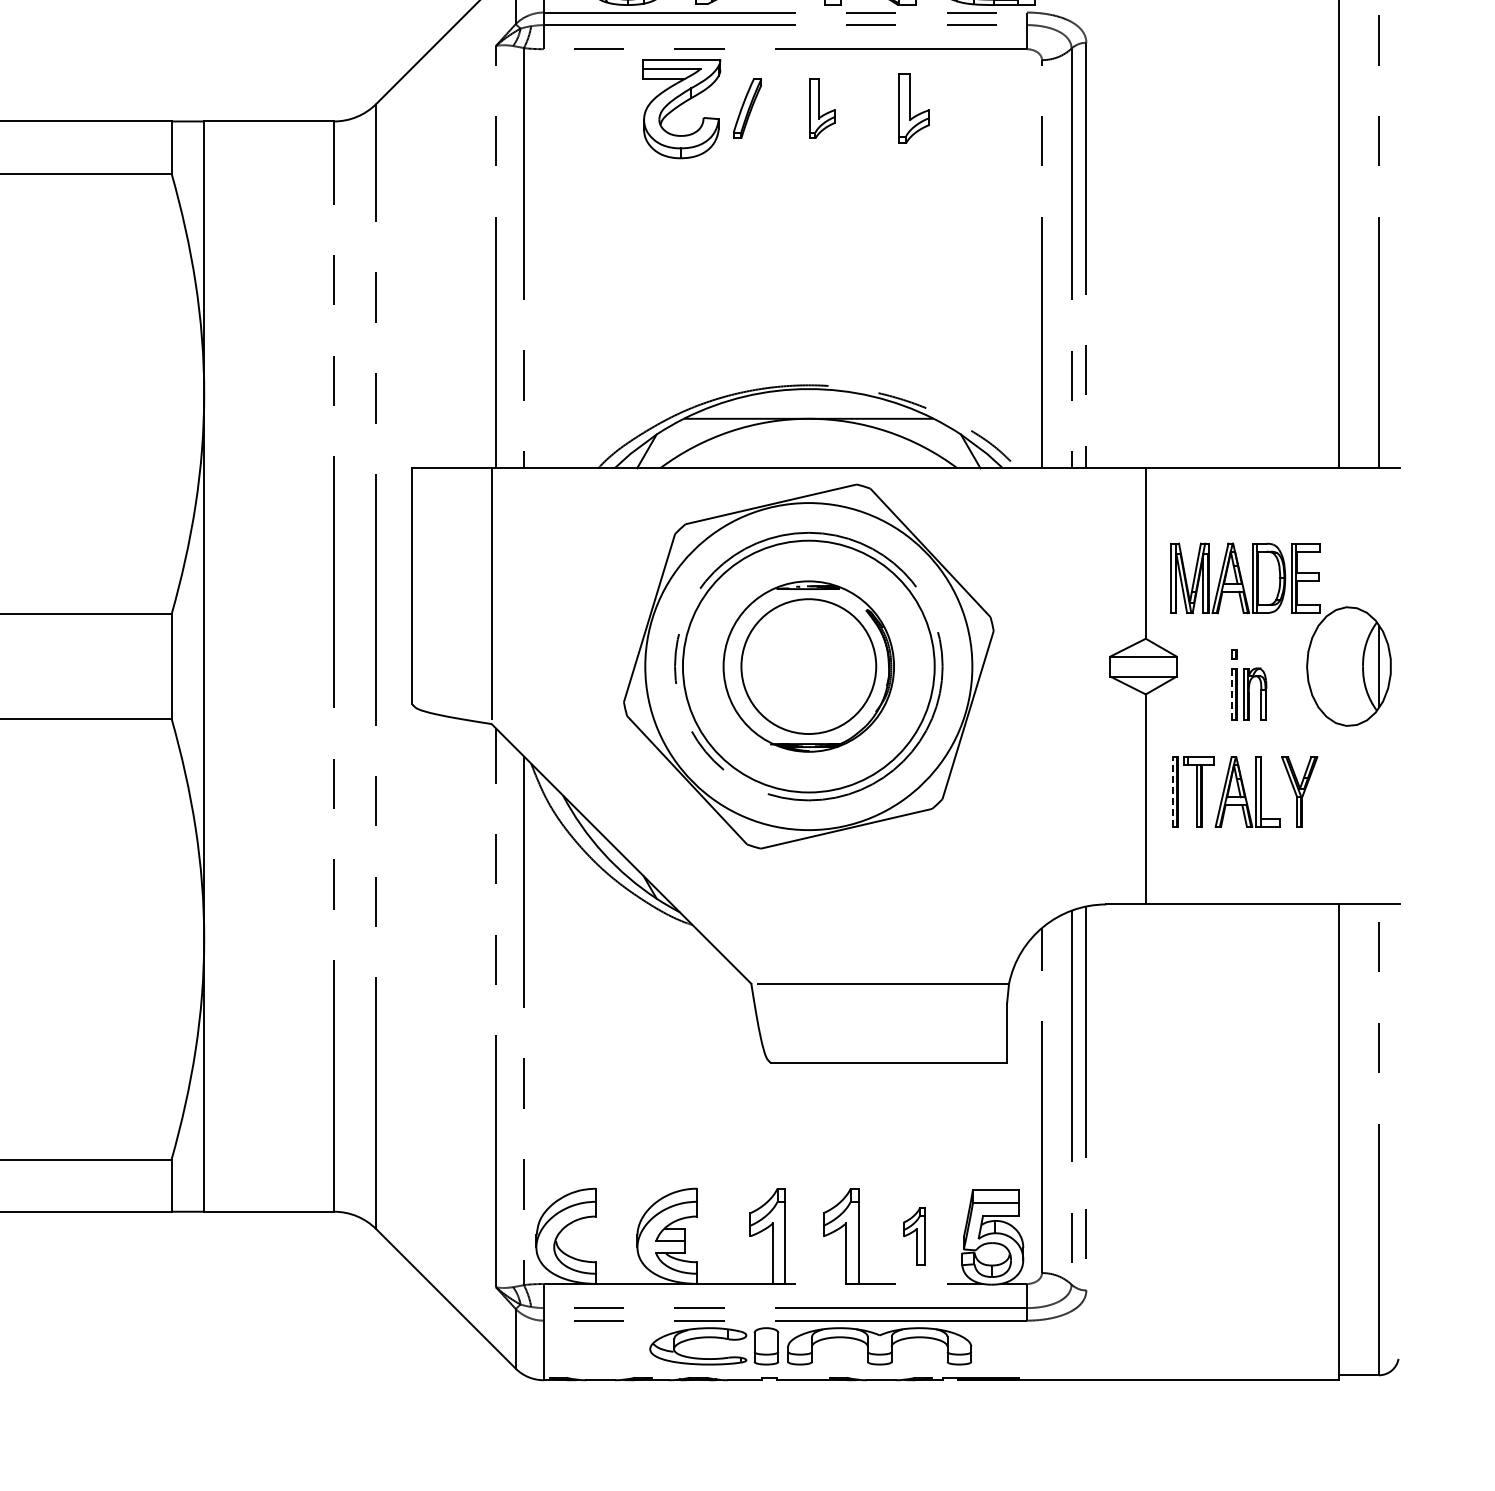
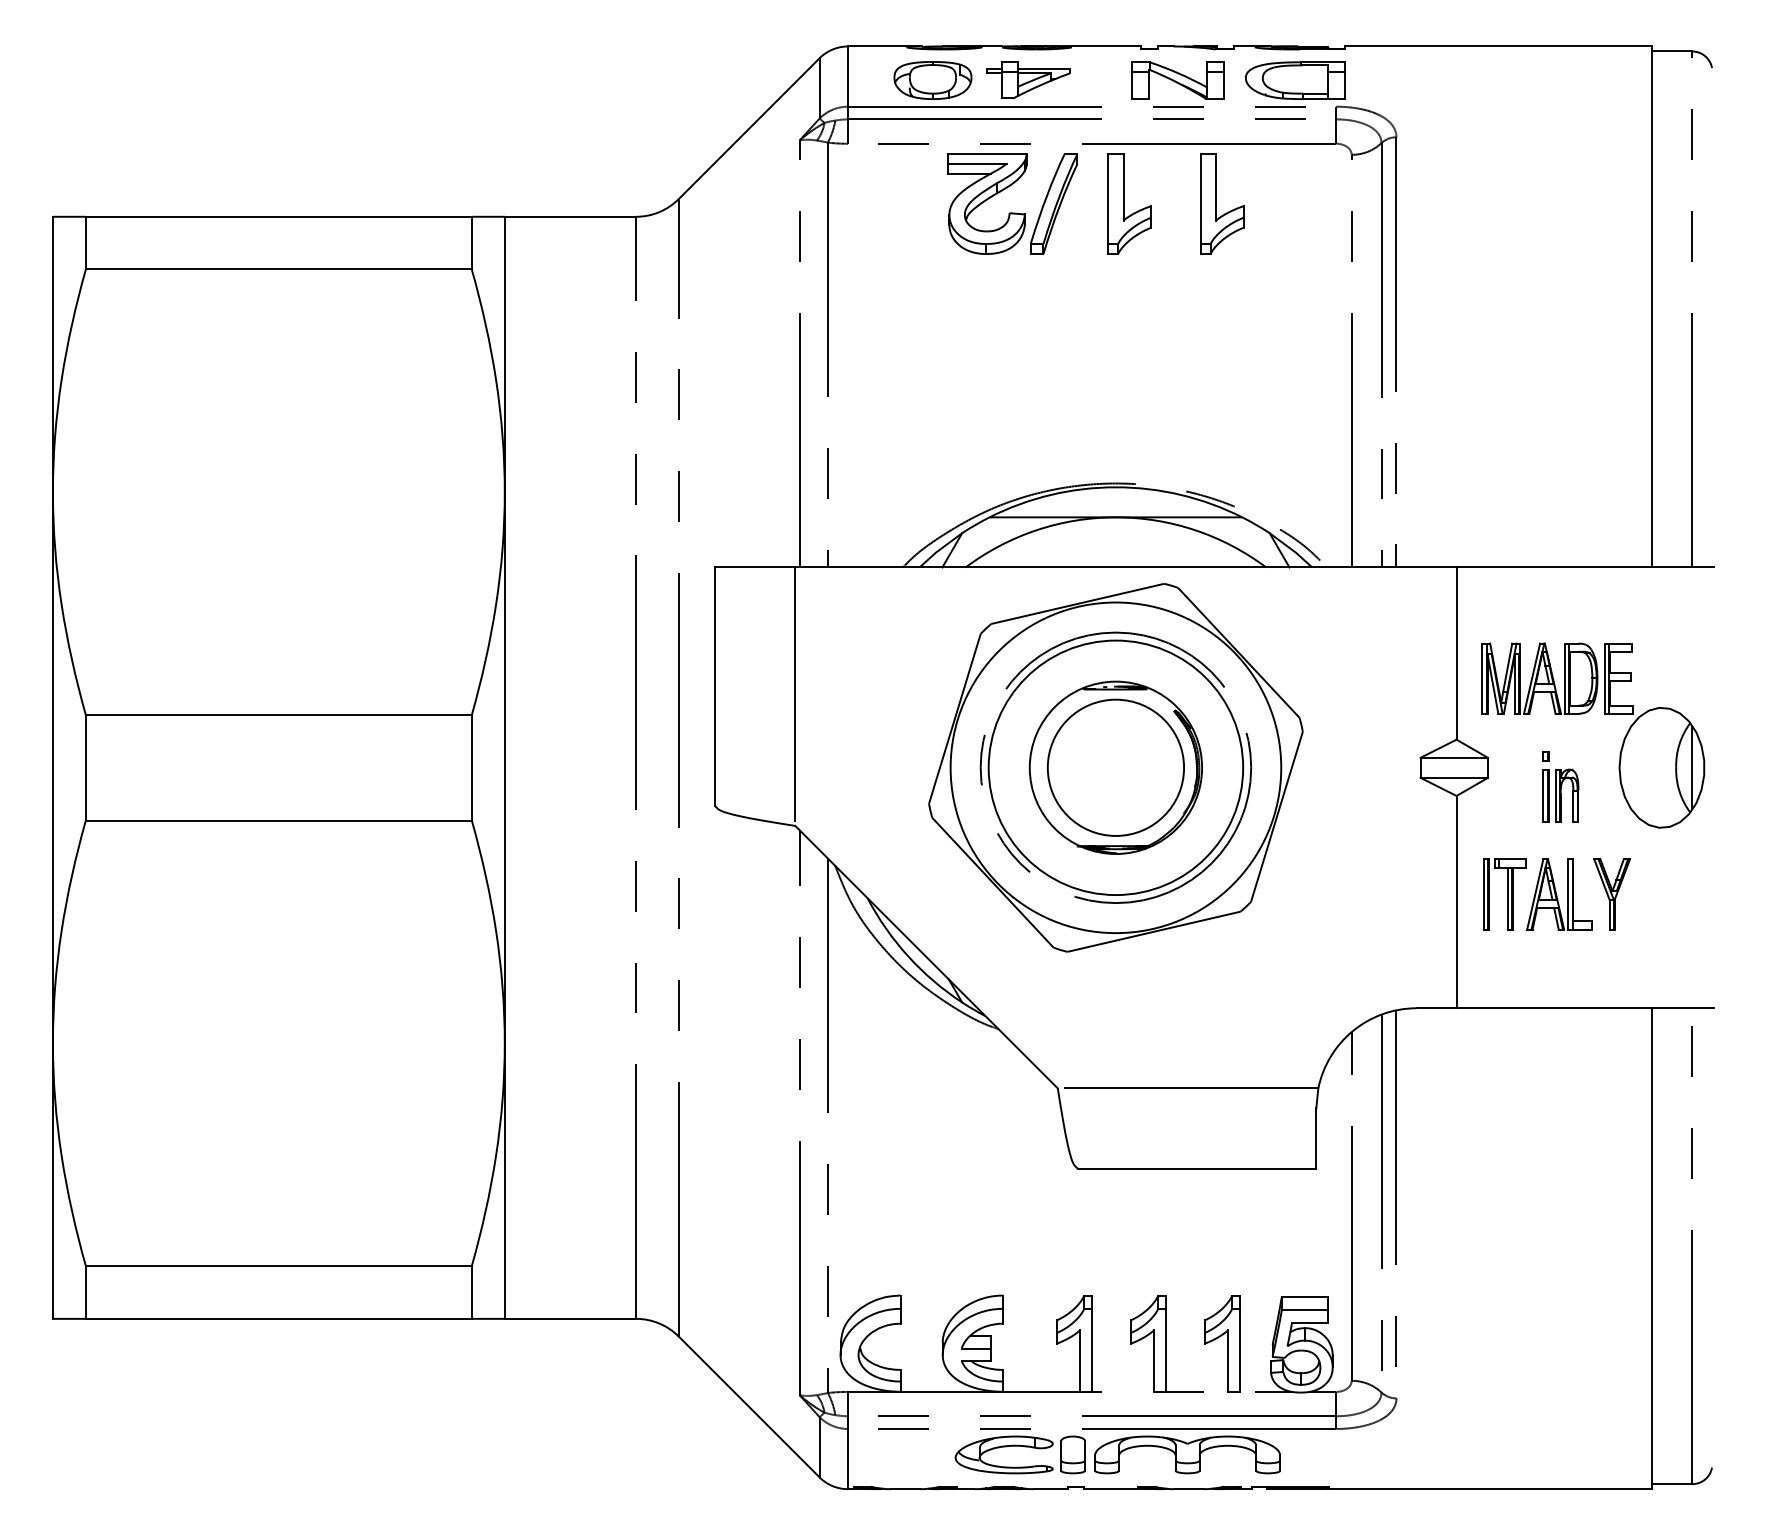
part: (747, 108) -> (1053, 203), size x1.67
part: (822, 108) -> (1129, 203), size x1.67
part: (914, 108) -> (1222, 203), size x1.43
line: (1231, 694) -> (1543, 796), dashed -> solid
line: (1172, 791) -> (1483, 894), dashed -> solid
part: (914, 1236) -> (1222, 1343), size x1.67

